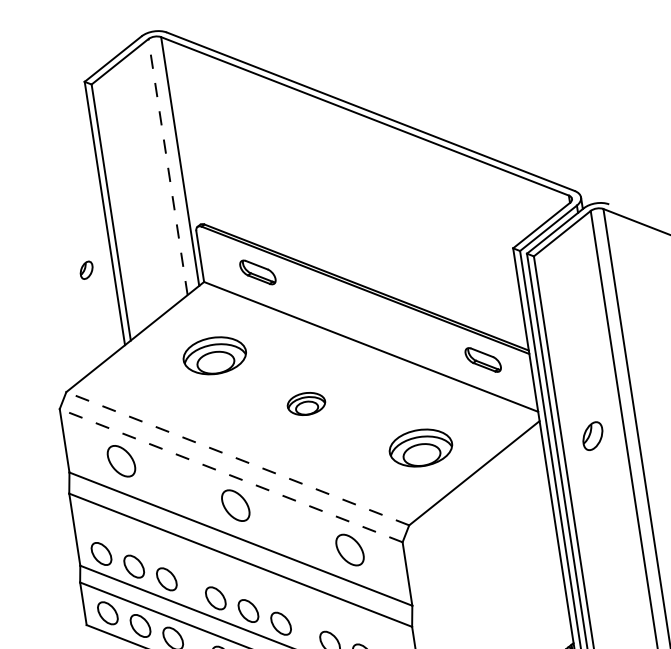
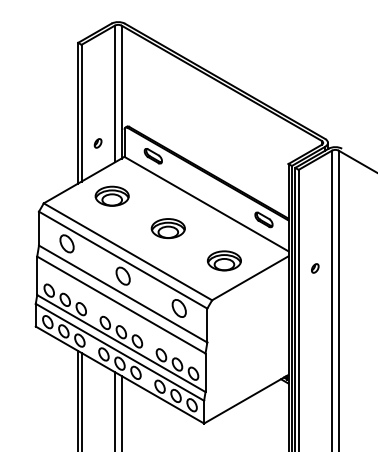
line: (167, 166) -> (114, 93), dashed -> solid
part: (85, 270) -> (97, 143), moved
part: (213, 354) -> (111, 195), moved
part: (305, 403) -> (167, 228), size x1.67
part: (593, 436) -> (315, 268), size x0.62
line: (236, 458) -> (127, 251), dashed -> solid
line: (229, 474) -> (122, 259), dashed -> solid

